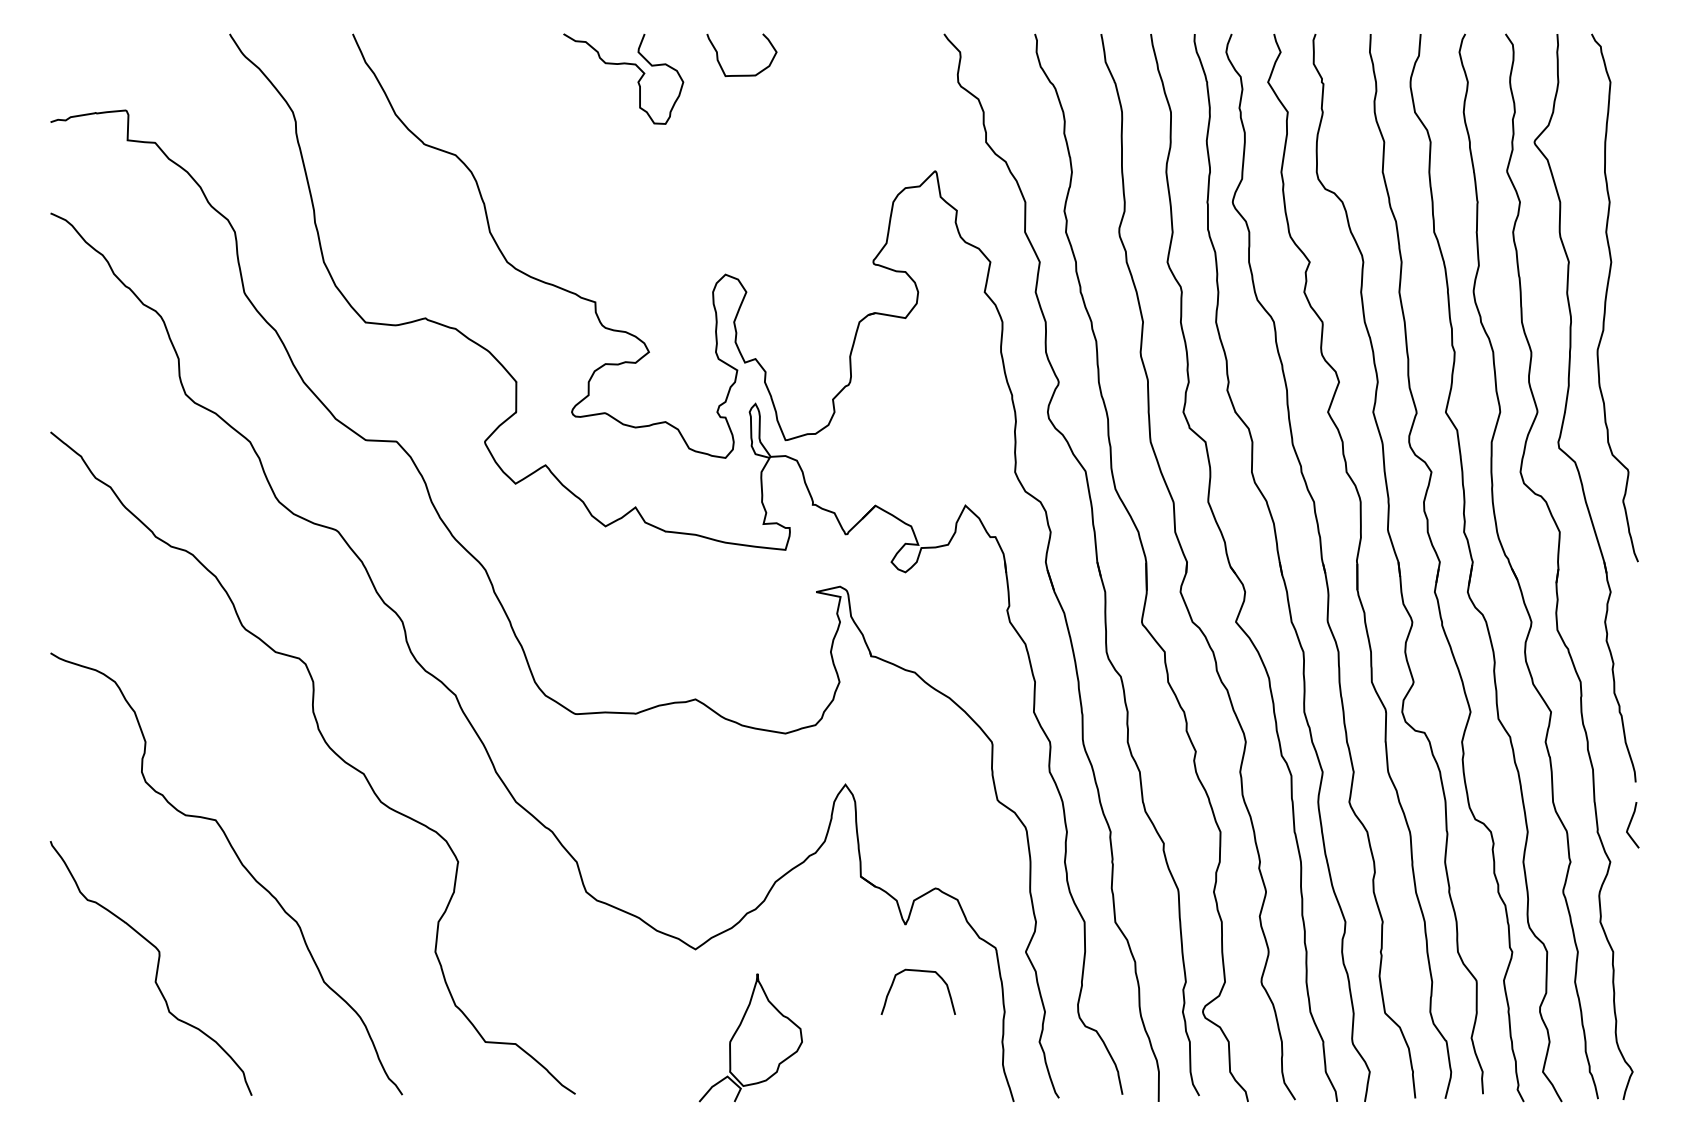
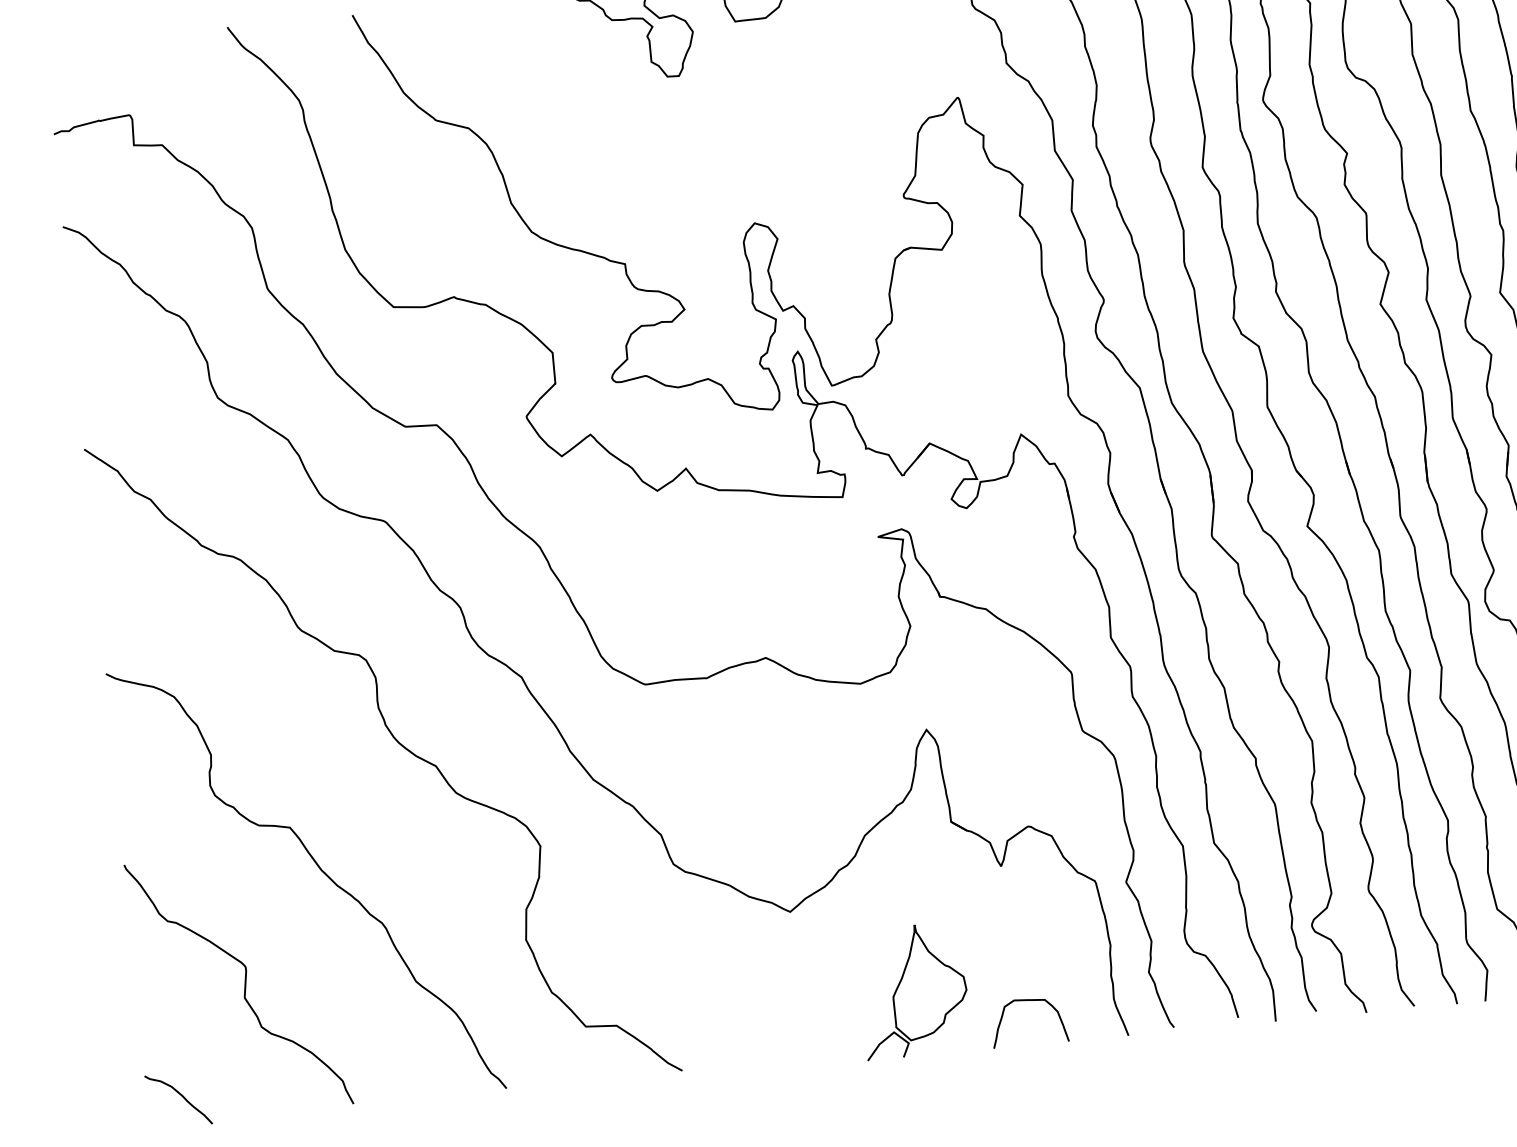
curve: (917, 971) -> (1026, 1001), moved
part: (750, 1037) -> (913, 990), moved
curve: (84, 1072) -> (181, 1096), added

